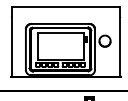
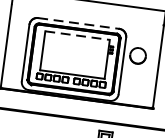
line: (60, 23) -> (78, 22), solid -> dashed
line: (61, 32) -> (78, 35), solid -> dashed

